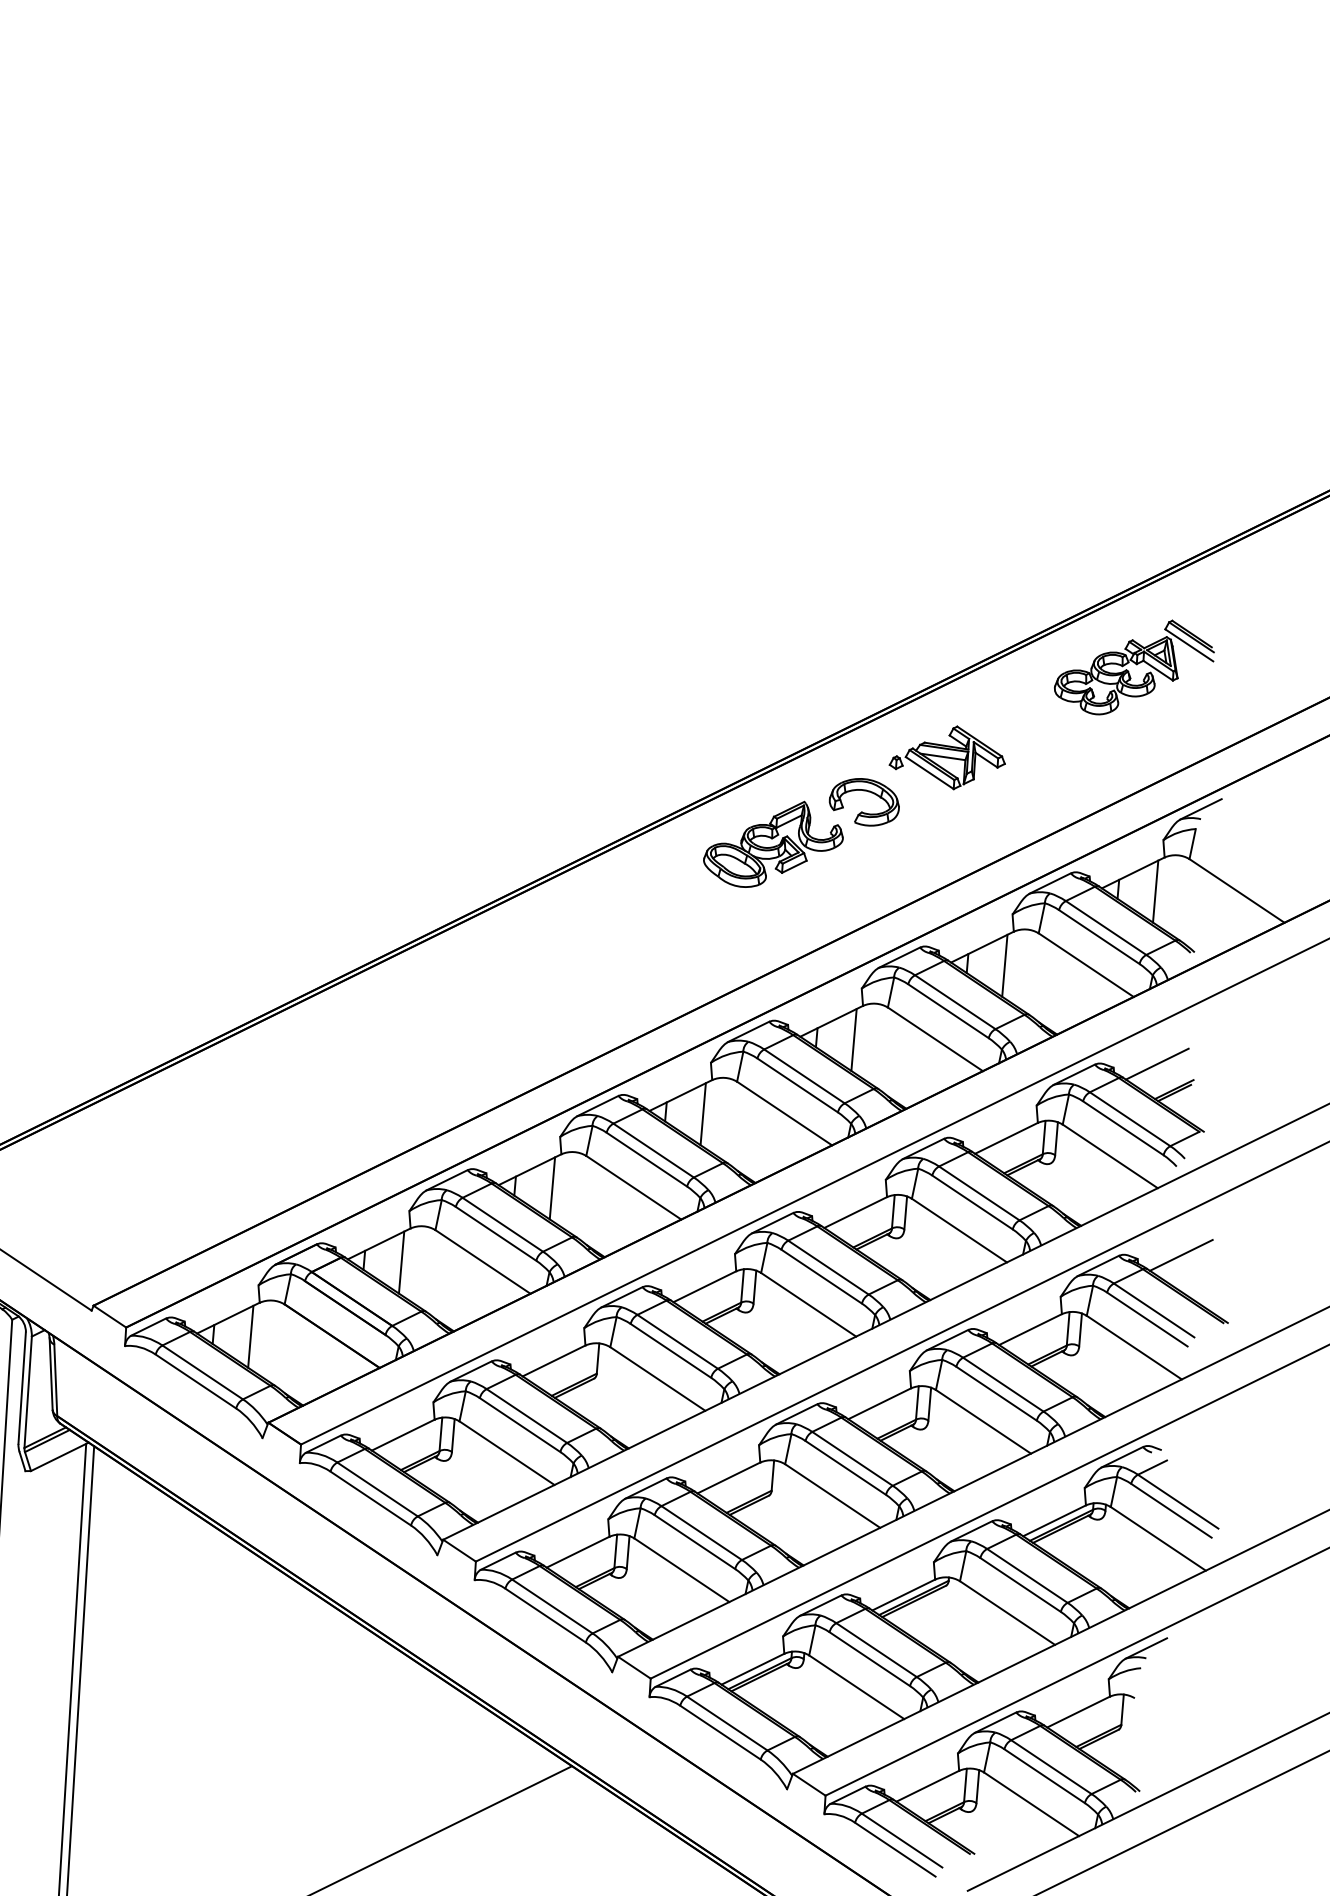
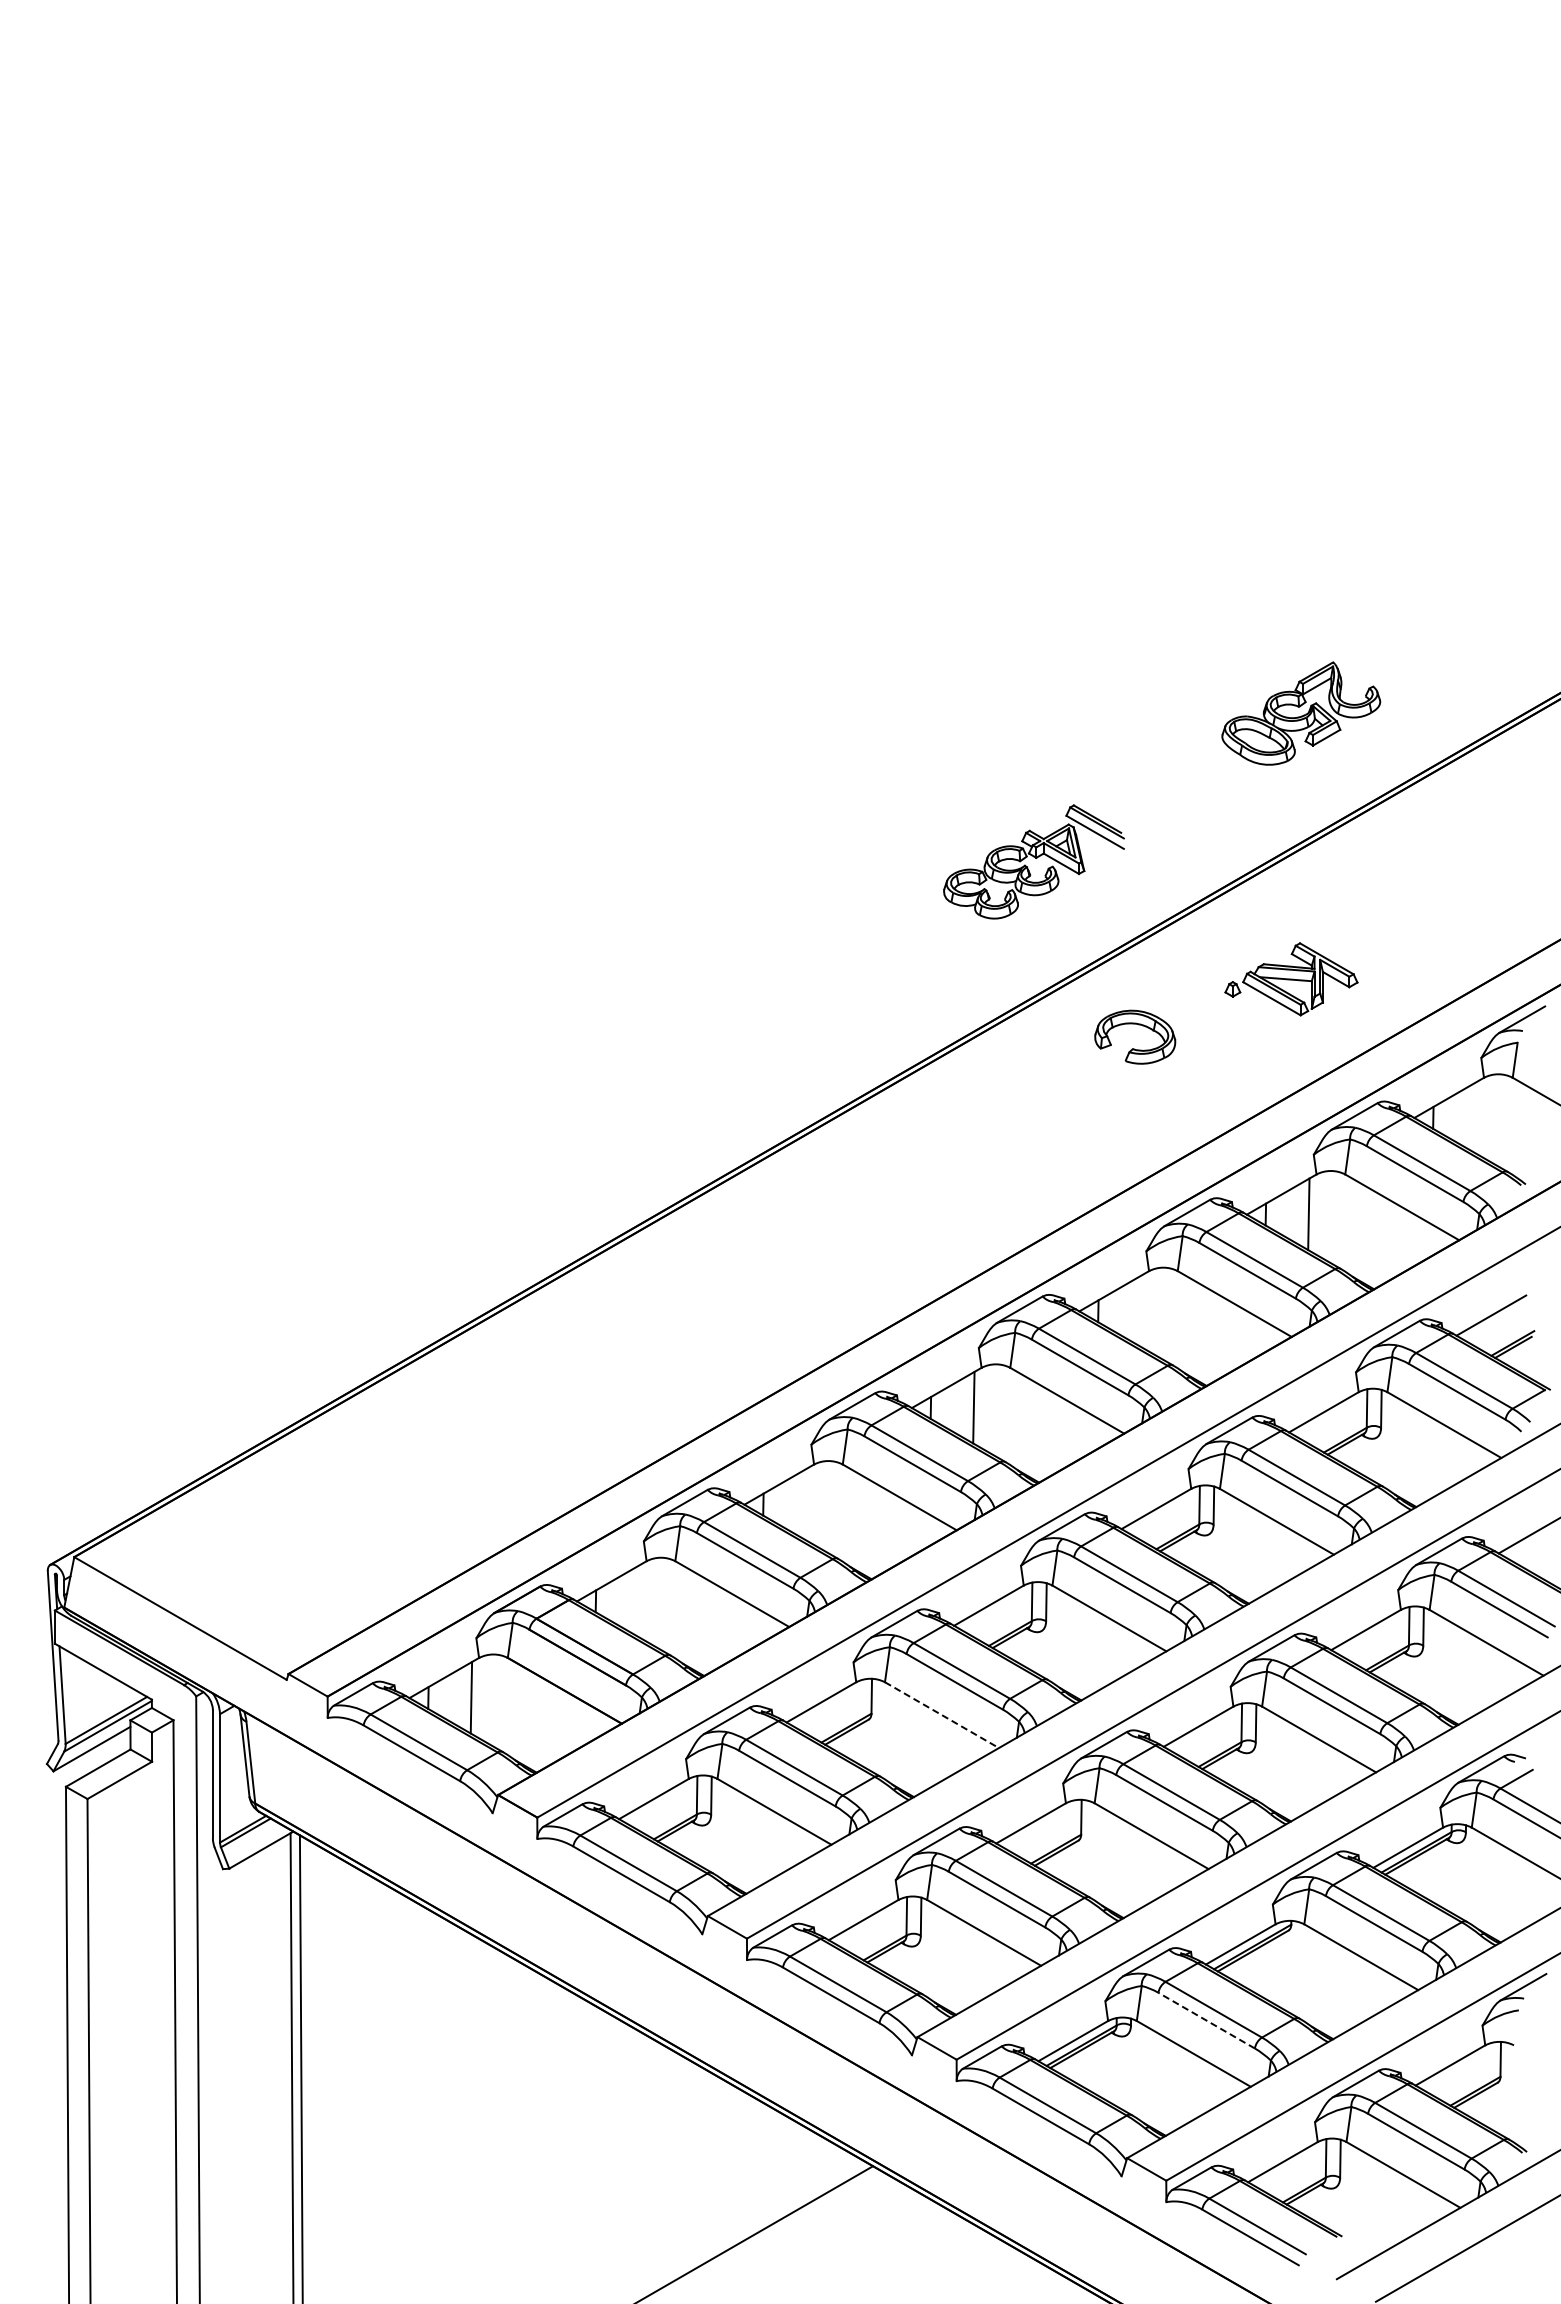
part: (1134, 667) -> (1033, 861), moved
part: (947, 757) -> (1291, 979), moved
part: (773, 844) -> (1301, 713), moved
line: (1155, 891) -> (1476, 1117), removed
line: (854, 1039) -> (1141, 1310), removed
line: (552, 1188) -> (806, 1504), removed
line: (401, 1262) -> (638, 1600), removed
line: (657, 1379) -> (941, 1715), solid -> dashed
line: (869, 1659) -> (1206, 2020), solid -> dashed

